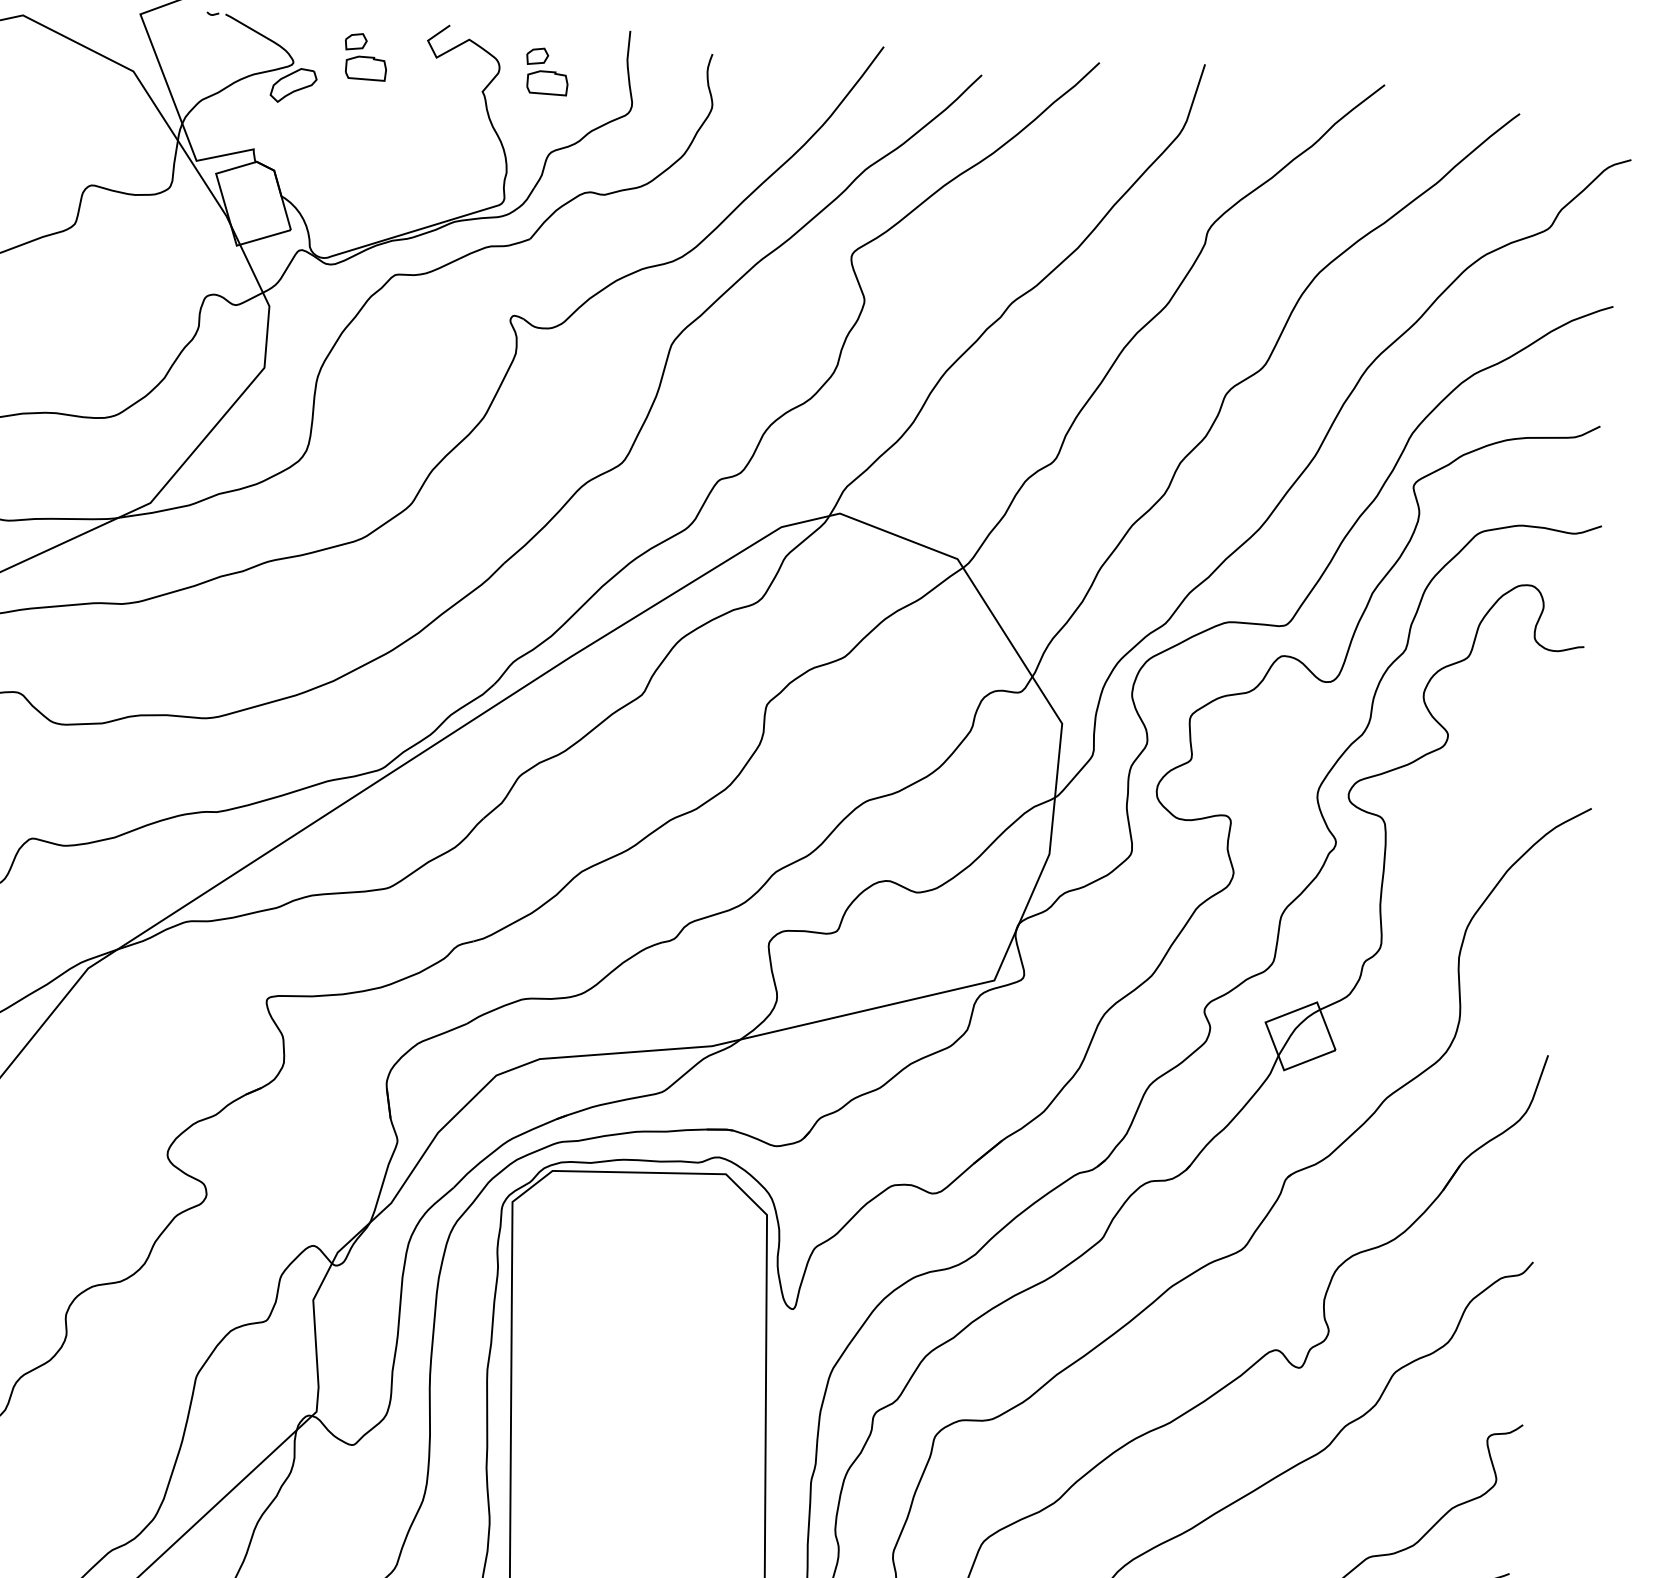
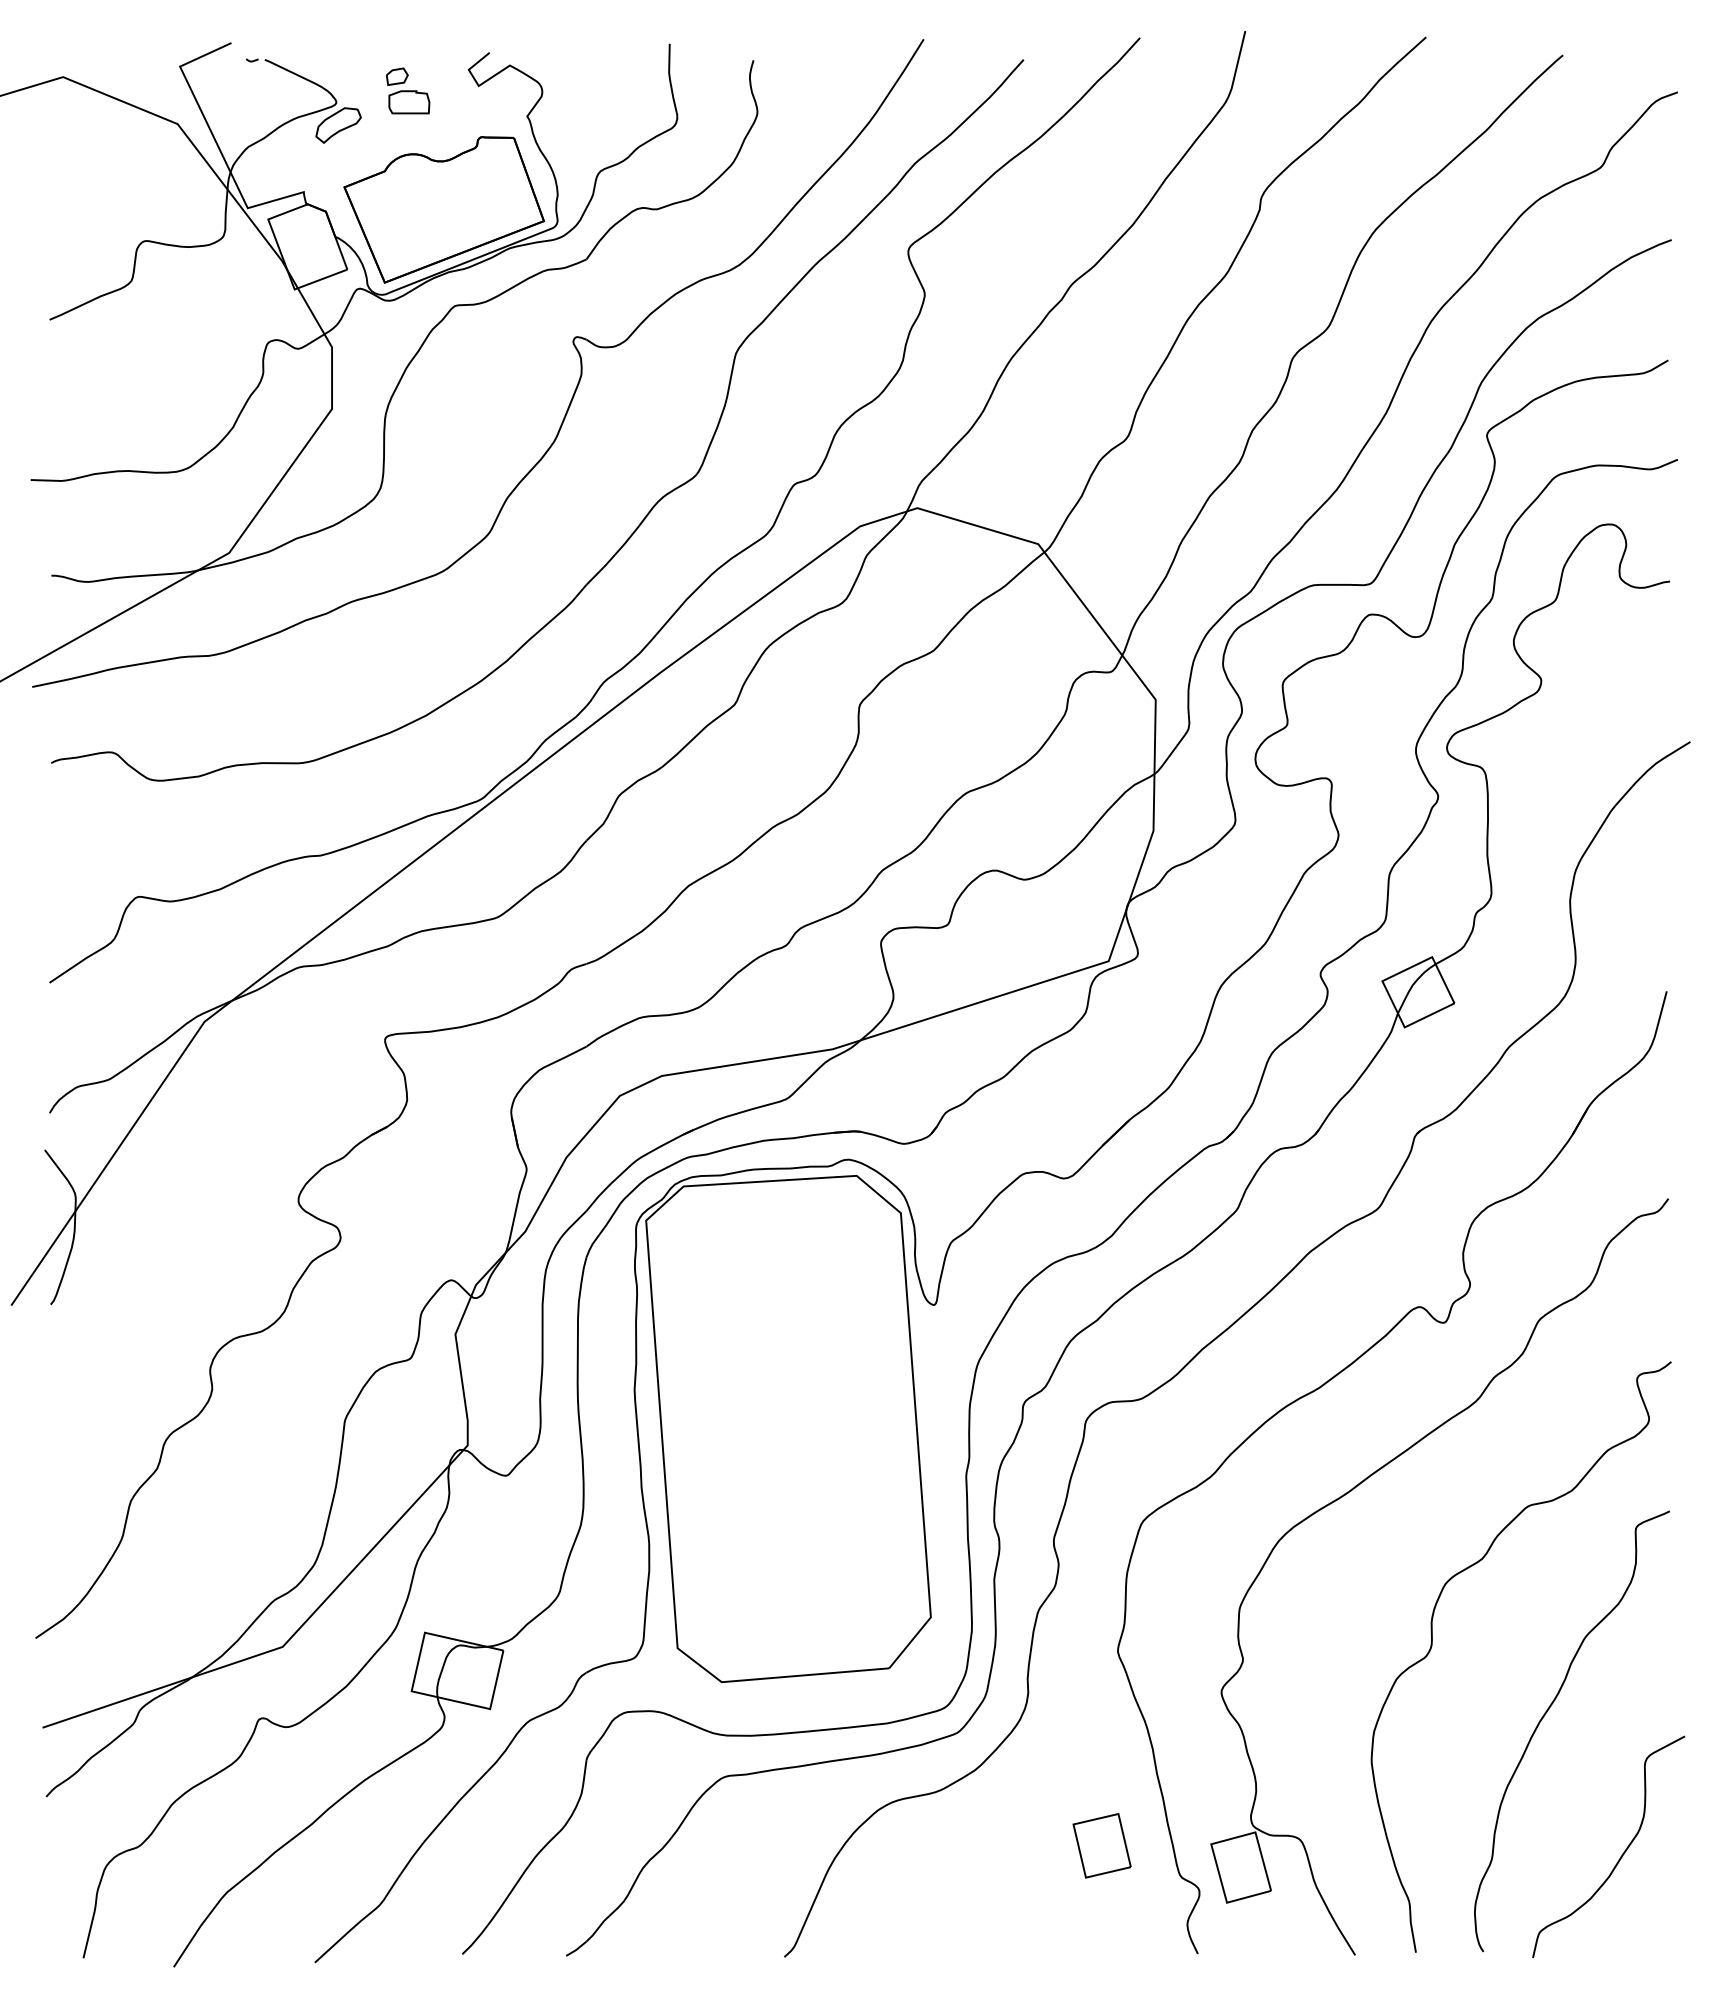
part: (547, 71) -> (590, 90), removed
part: (391, 177) -> (443, 209), added

